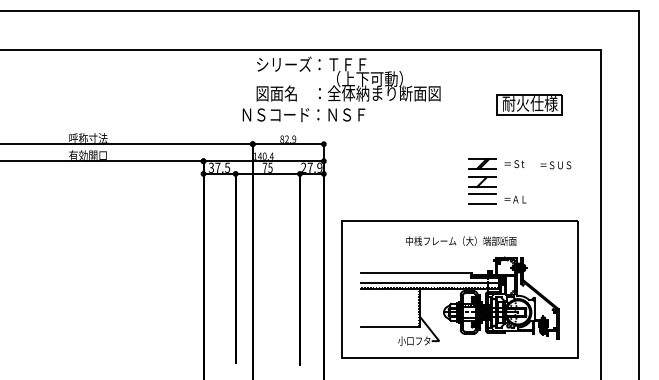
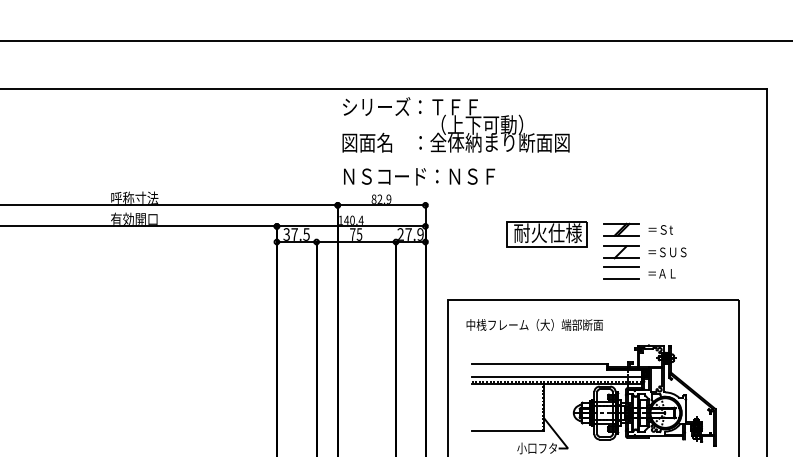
part: (529, 104) -> (547, 234), moved
text: (303, 115) -> (418, 177), moved
text: (555, 165) -> (667, 252), moved
text: (461, 240) -> (534, 324), moved

